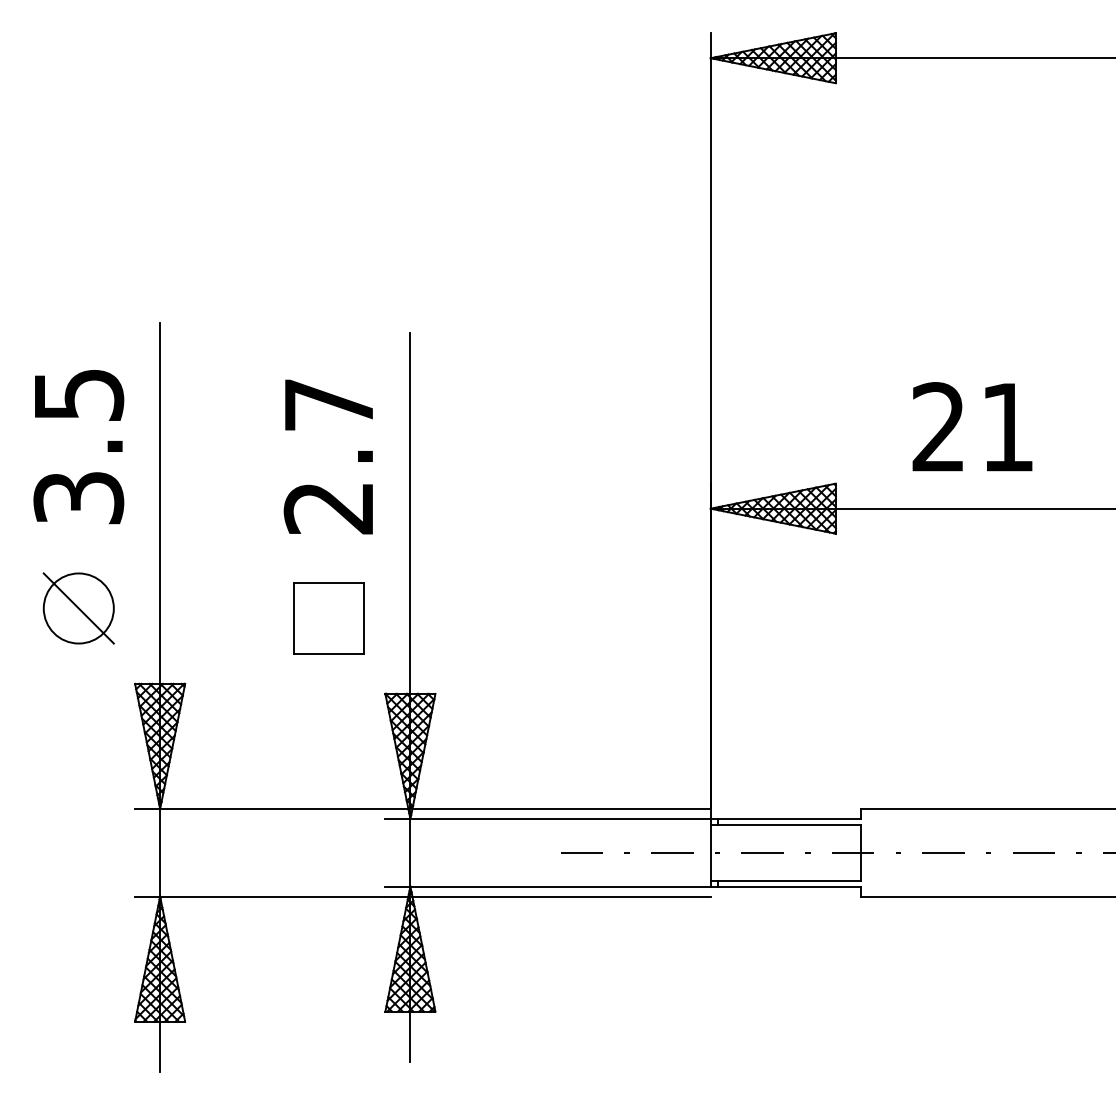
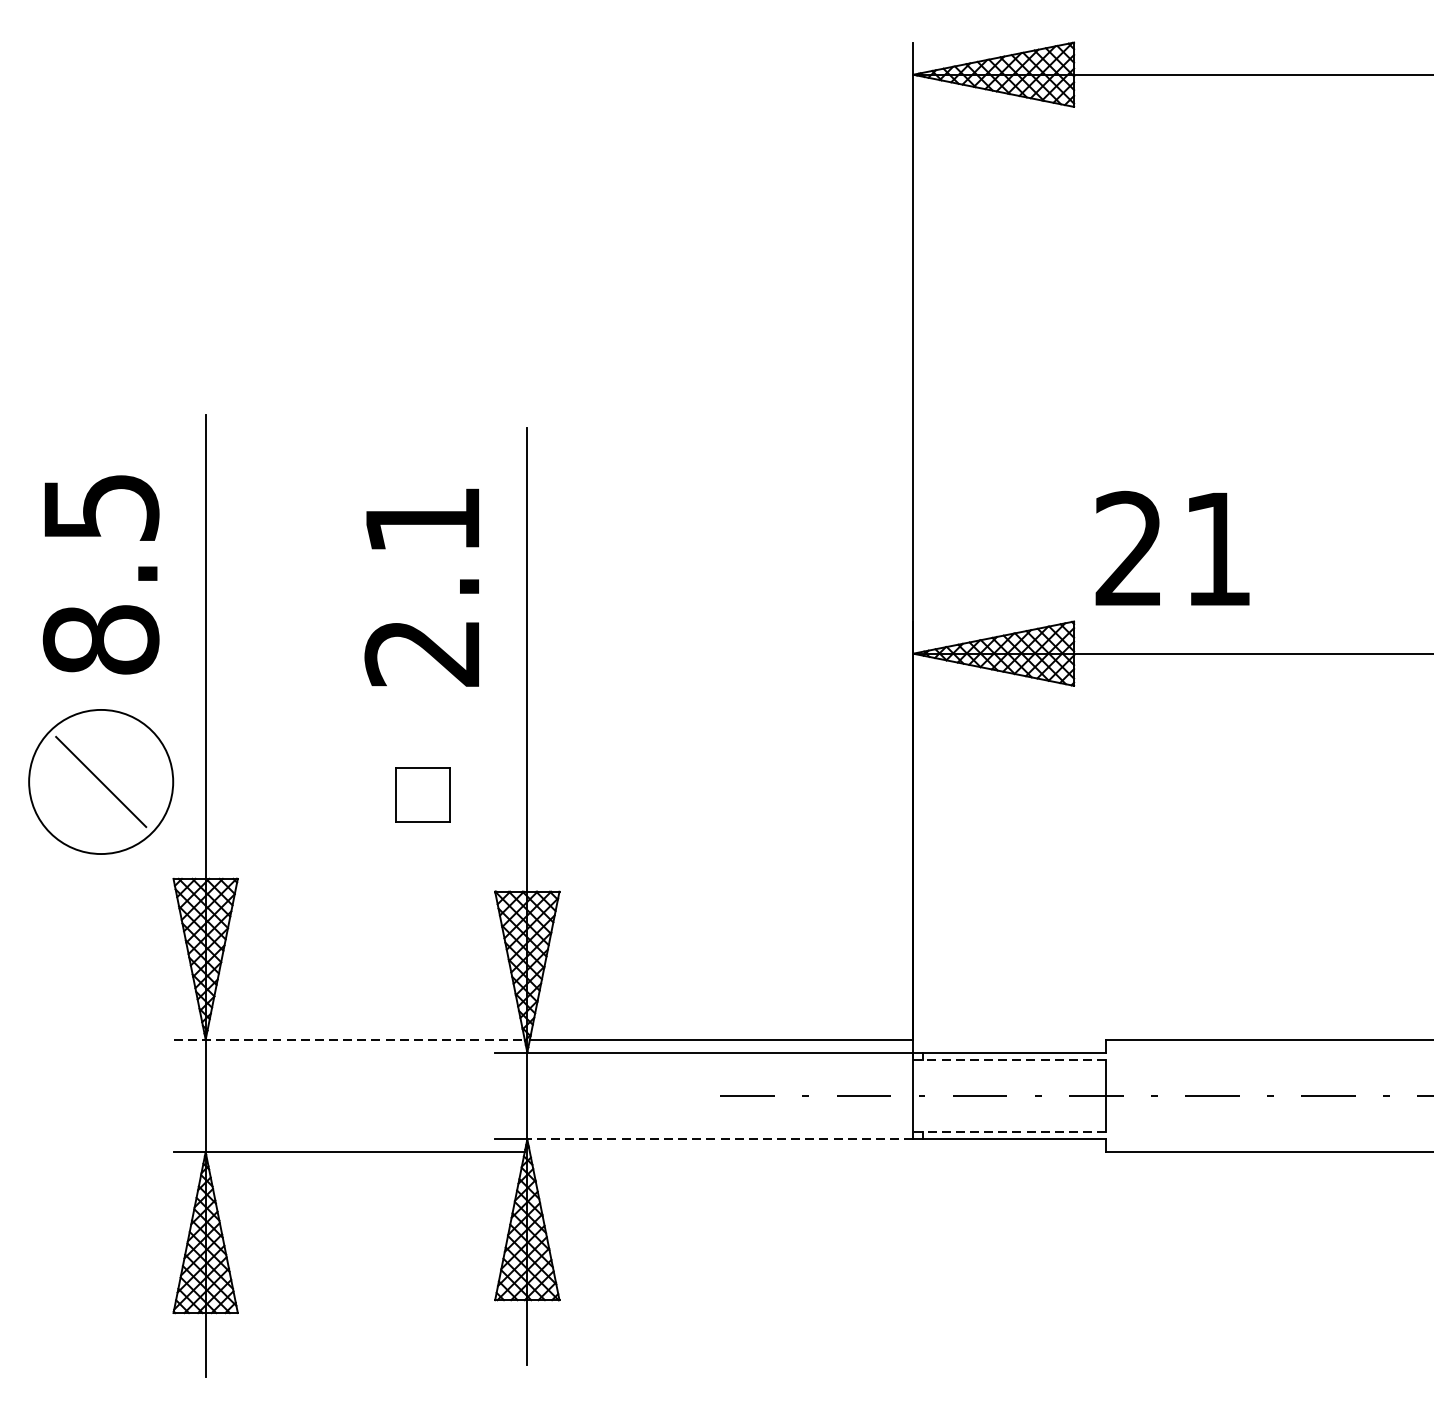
text: (328, 404) -> (422, 519), 2.7 -> 2.1
text: (972, 426) -> (1172, 548), moved
text: (78, 497) -> (100, 639), 3.5 -> 8.5
circle: (78, 608) -> (100, 781), size x1.6
part: (328, 618) -> (422, 794), size x0.6
line: (271, 809) -> (348, 1040), solid -> dashed
line: (786, 824) -> (1010, 1059), solid -> dashed
line: (785, 880) -> (1009, 1131), solid -> dashed
line: (560, 886) -> (720, 1139), solid -> dashed
line: (561, 896) -> (721, 1152), removed

